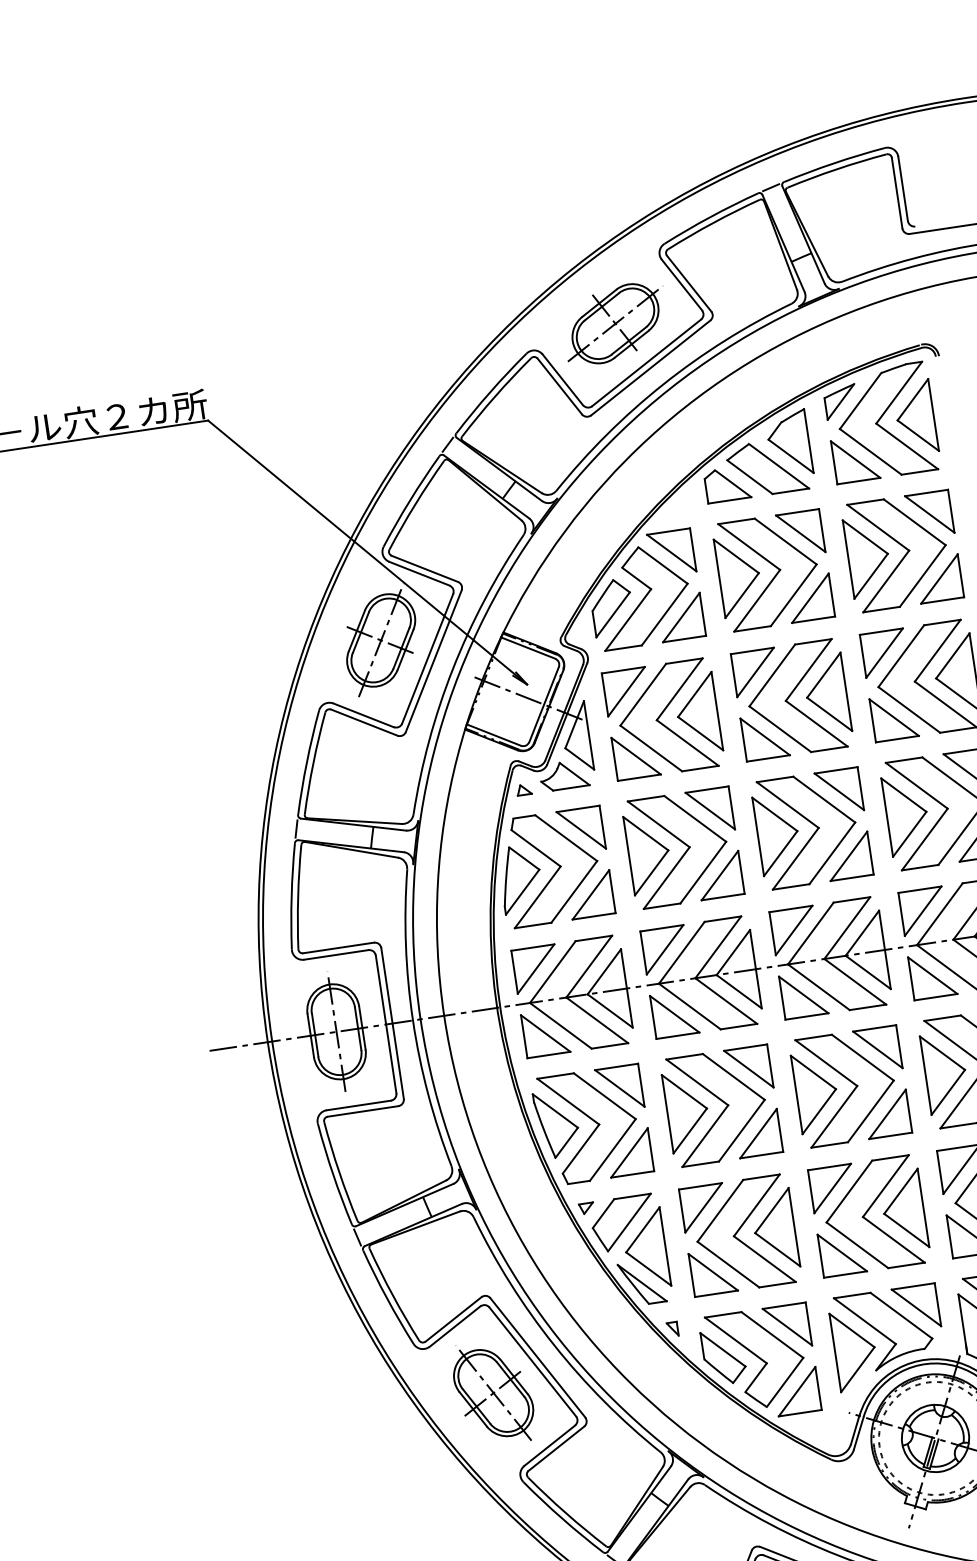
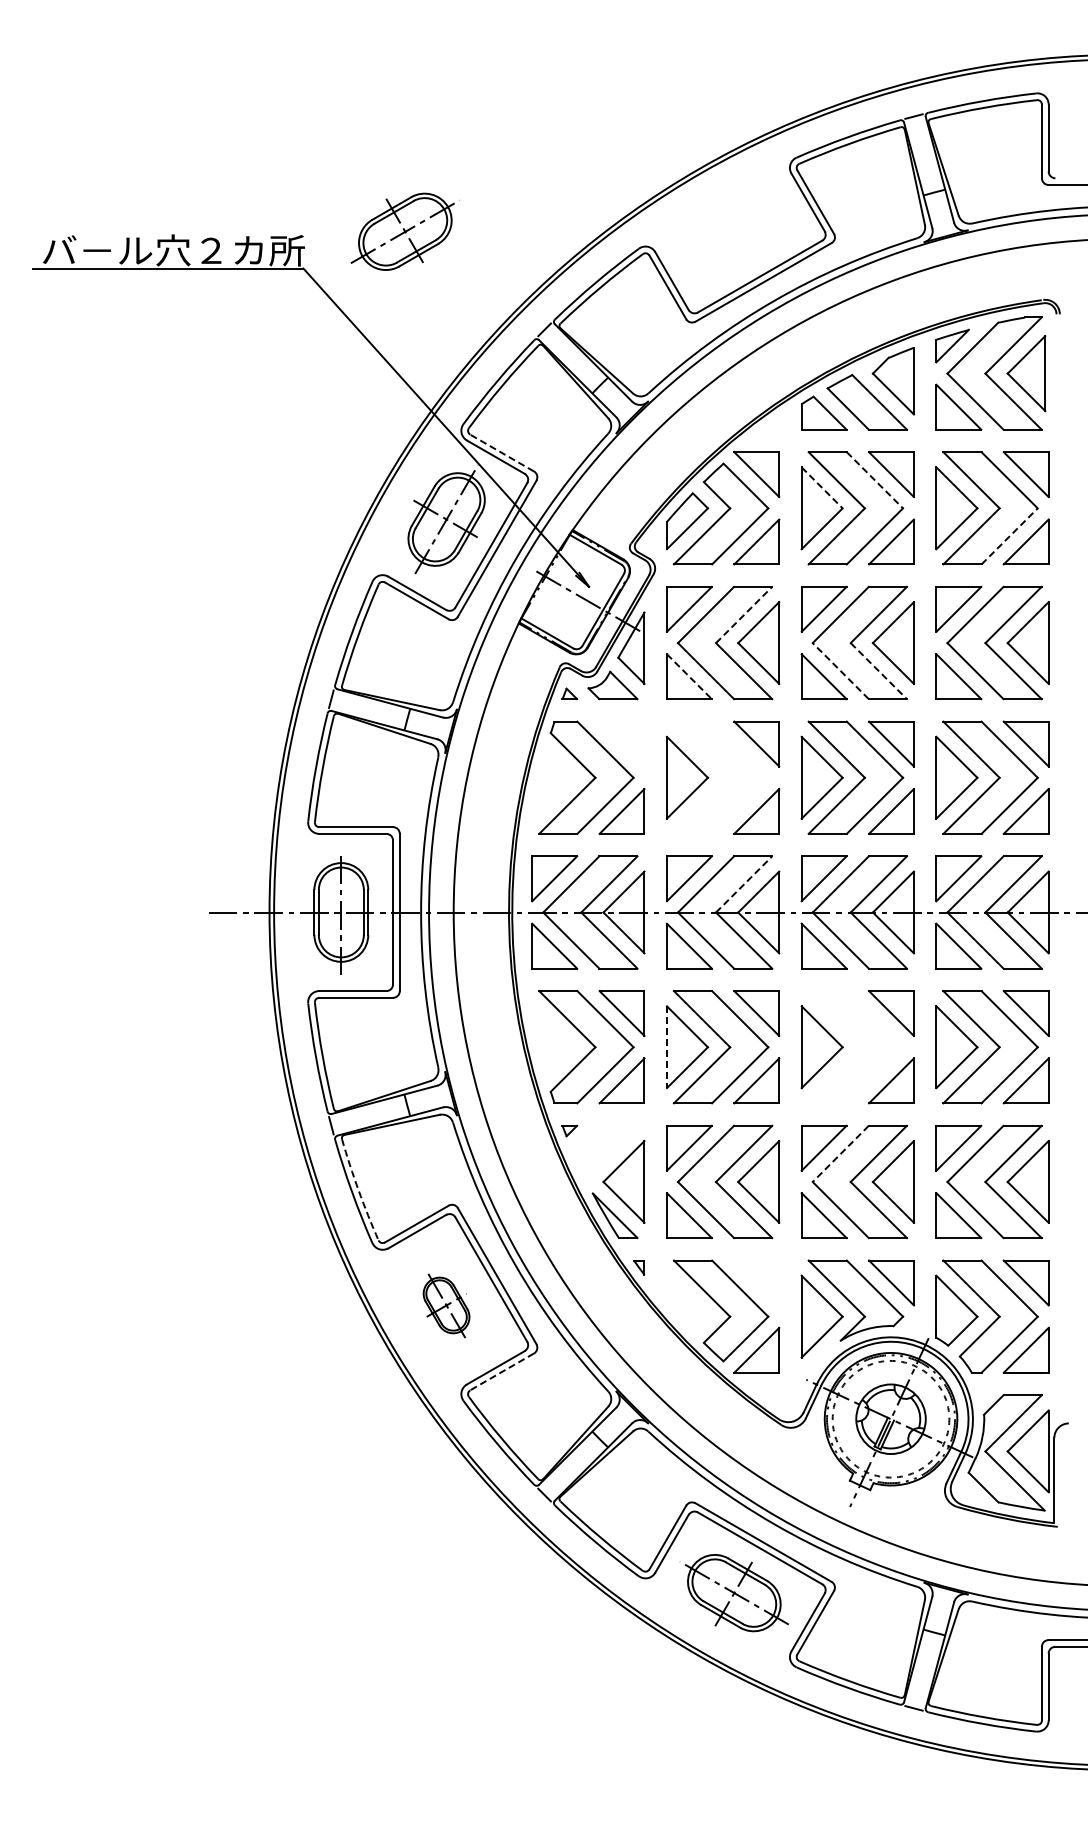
part: (614, 323) -> (404, 231), moved
line: (785, 541) -> (874, 480), solid -> dashed
line: (736, 555) -> (822, 487), solid -> dashed
line: (425, 569) -> (502, 453), solid -> dashed
line: (922, 576) -> (1009, 536), solid -> dashed
line: (680, 689) -> (744, 615), solid -> dashed
line: (816, 724) -> (878, 671), solid -> dashed
line: (780, 729) -> (840, 671), solid -> dashed
line: (636, 756) -> (689, 676), solid -> dashed
part: (580, 829) -> (621, 743), removed
part: (680, 848) -> (720, 777), removed
part: (520, 879) -> (552, 784), removed
line: (718, 947) -> (744, 884), solid -> dashed
part: (848, 1087) -> (855, 1047), removed
line: (667, 1114) -> (666, 1047), solid -> dashed
part: (557, 1124) -> (552, 1040), removed
line: (849, 1191) -> (840, 1153), solid -> dashed
part: (623, 1222) -> (605, 1151), removed
arc: (392, 1295) -> (358, 1190), solid -> dashed
part: (787, 1326) -> (756, 1282), removed
part: (724, 1356) -> (687, 1303), removed
part: (493, 1393) -> (446, 1305), size x0.6
line: (556, 1448) -> (502, 1371), solid -> dashed

